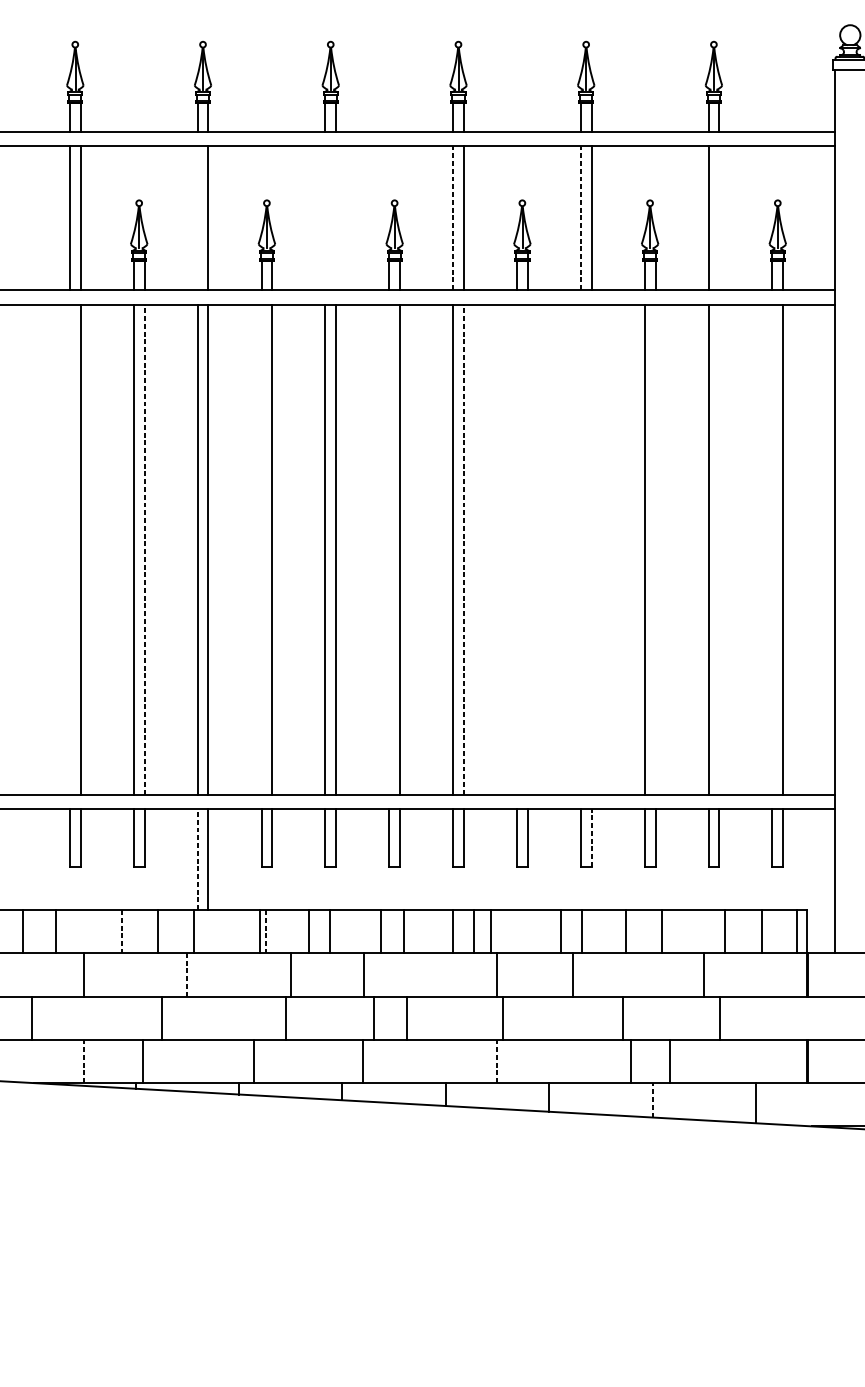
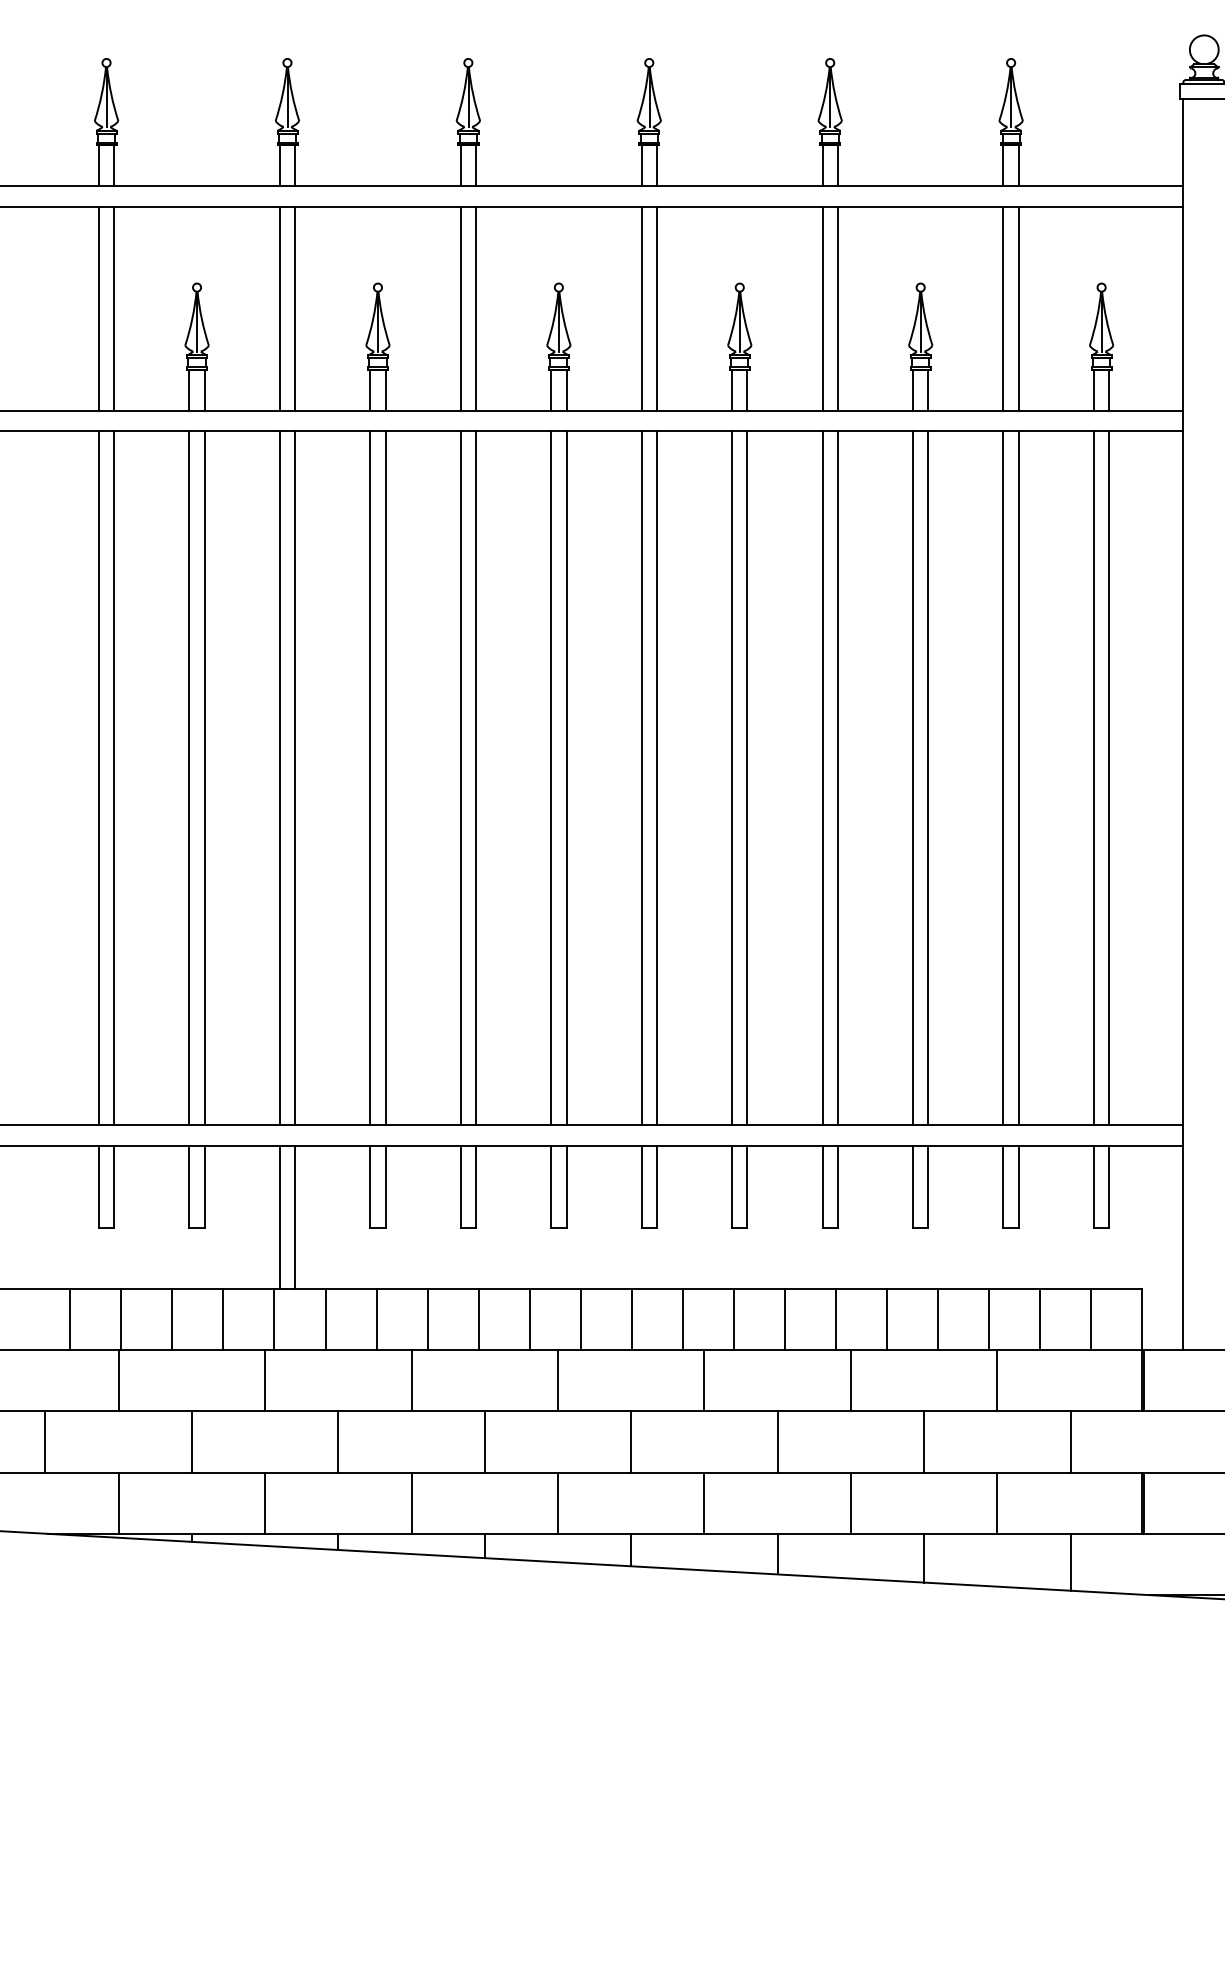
line: (197, 218) -> (279, 308), added
line: (325, 218) -> (460, 308), added
line: (336, 218) -> (476, 308), added
line: (452, 218) -> (641, 308), dashed -> solid
line: (580, 218) -> (822, 308), dashed -> solid
line: (719, 218) -> (1018, 308), added
line: (69, 549) -> (98, 778), added
line: (144, 549) -> (204, 777), dashed -> solid
line: (261, 549) -> (370, 778), added
line: (389, 549) -> (551, 778), added
line: (463, 549) -> (656, 777), dashed -> solid
line: (517, 549) -> (732, 778), added
line: (527, 549) -> (747, 778), added
line: (580, 549) -> (822, 778), added
line: (591, 549) -> (837, 778), added
line: (655, 549) -> (928, 778), added
line: (719, 549) -> (1018, 778), added
line: (772, 549) -> (1093, 778), added
line: (591, 837) -> (837, 1186), dashed -> solid
line: (197, 859) -> (279, 1216), dashed -> solid
line: (23, 931) -> (70, 1319), moved
line: (56, 931) -> (121, 1319), moved
line: (121, 931) -> (172, 1319), dashed -> solid
line: (259, 931) -> (325, 1319), moved
line: (265, 931) -> (376, 1319), dashed -> solid
line: (308, 931) -> (478, 1319), moved
line: (329, 931) -> (427, 1319), moved
line: (380, 931) -> (580, 1319), moved
line: (403, 931) -> (529, 1319), moved
line: (452, 931) -> (682, 1319), moved
line: (473, 931) -> (631, 1319), moved
line: (490, 931) -> (733, 1319), moved
line: (560, 931) -> (836, 1319), moved
line: (581, 931) -> (784, 1319), moved
line: (724, 931) -> (989, 1319), moved
line: (762, 931) -> (1040, 1319), moved
line: (797, 931) -> (1091, 1319), moved
line: (187, 974) -> (265, 1380), dashed -> solid
line: (364, 974) -> (558, 1380), moved
line: (572, 974) -> (850, 1380), moved
line: (162, 1017) -> (191, 1441), moved
line: (285, 1017) -> (338, 1441), moved
line: (373, 1017) -> (484, 1441), moved
line: (407, 1017) -> (631, 1441), moved
line: (502, 1017) -> (777, 1441), moved
line: (623, 1017) -> (924, 1441), moved
line: (719, 1017) -> (1070, 1441), moved
line: (143, 1060) -> (265, 1502), moved
line: (253, 1060) -> (411, 1502), moved
line: (363, 1060) -> (558, 1502), moved
line: (630, 1060) -> (850, 1502), moved
line: (669, 1060) -> (997, 1502), moved
line: (83, 1061) -> (118, 1503), dashed -> solid
line: (497, 1061) -> (704, 1503), dashed -> solid
line: (652, 1099) -> (924, 1557), dashed -> solid

